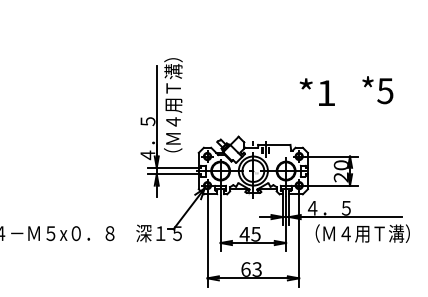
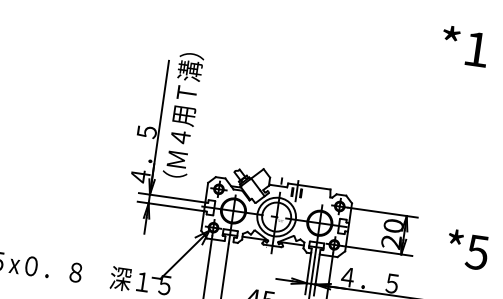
text: (377, 90) -> (467, 250), moved
text: (316, 91) -> (463, 45), moved

